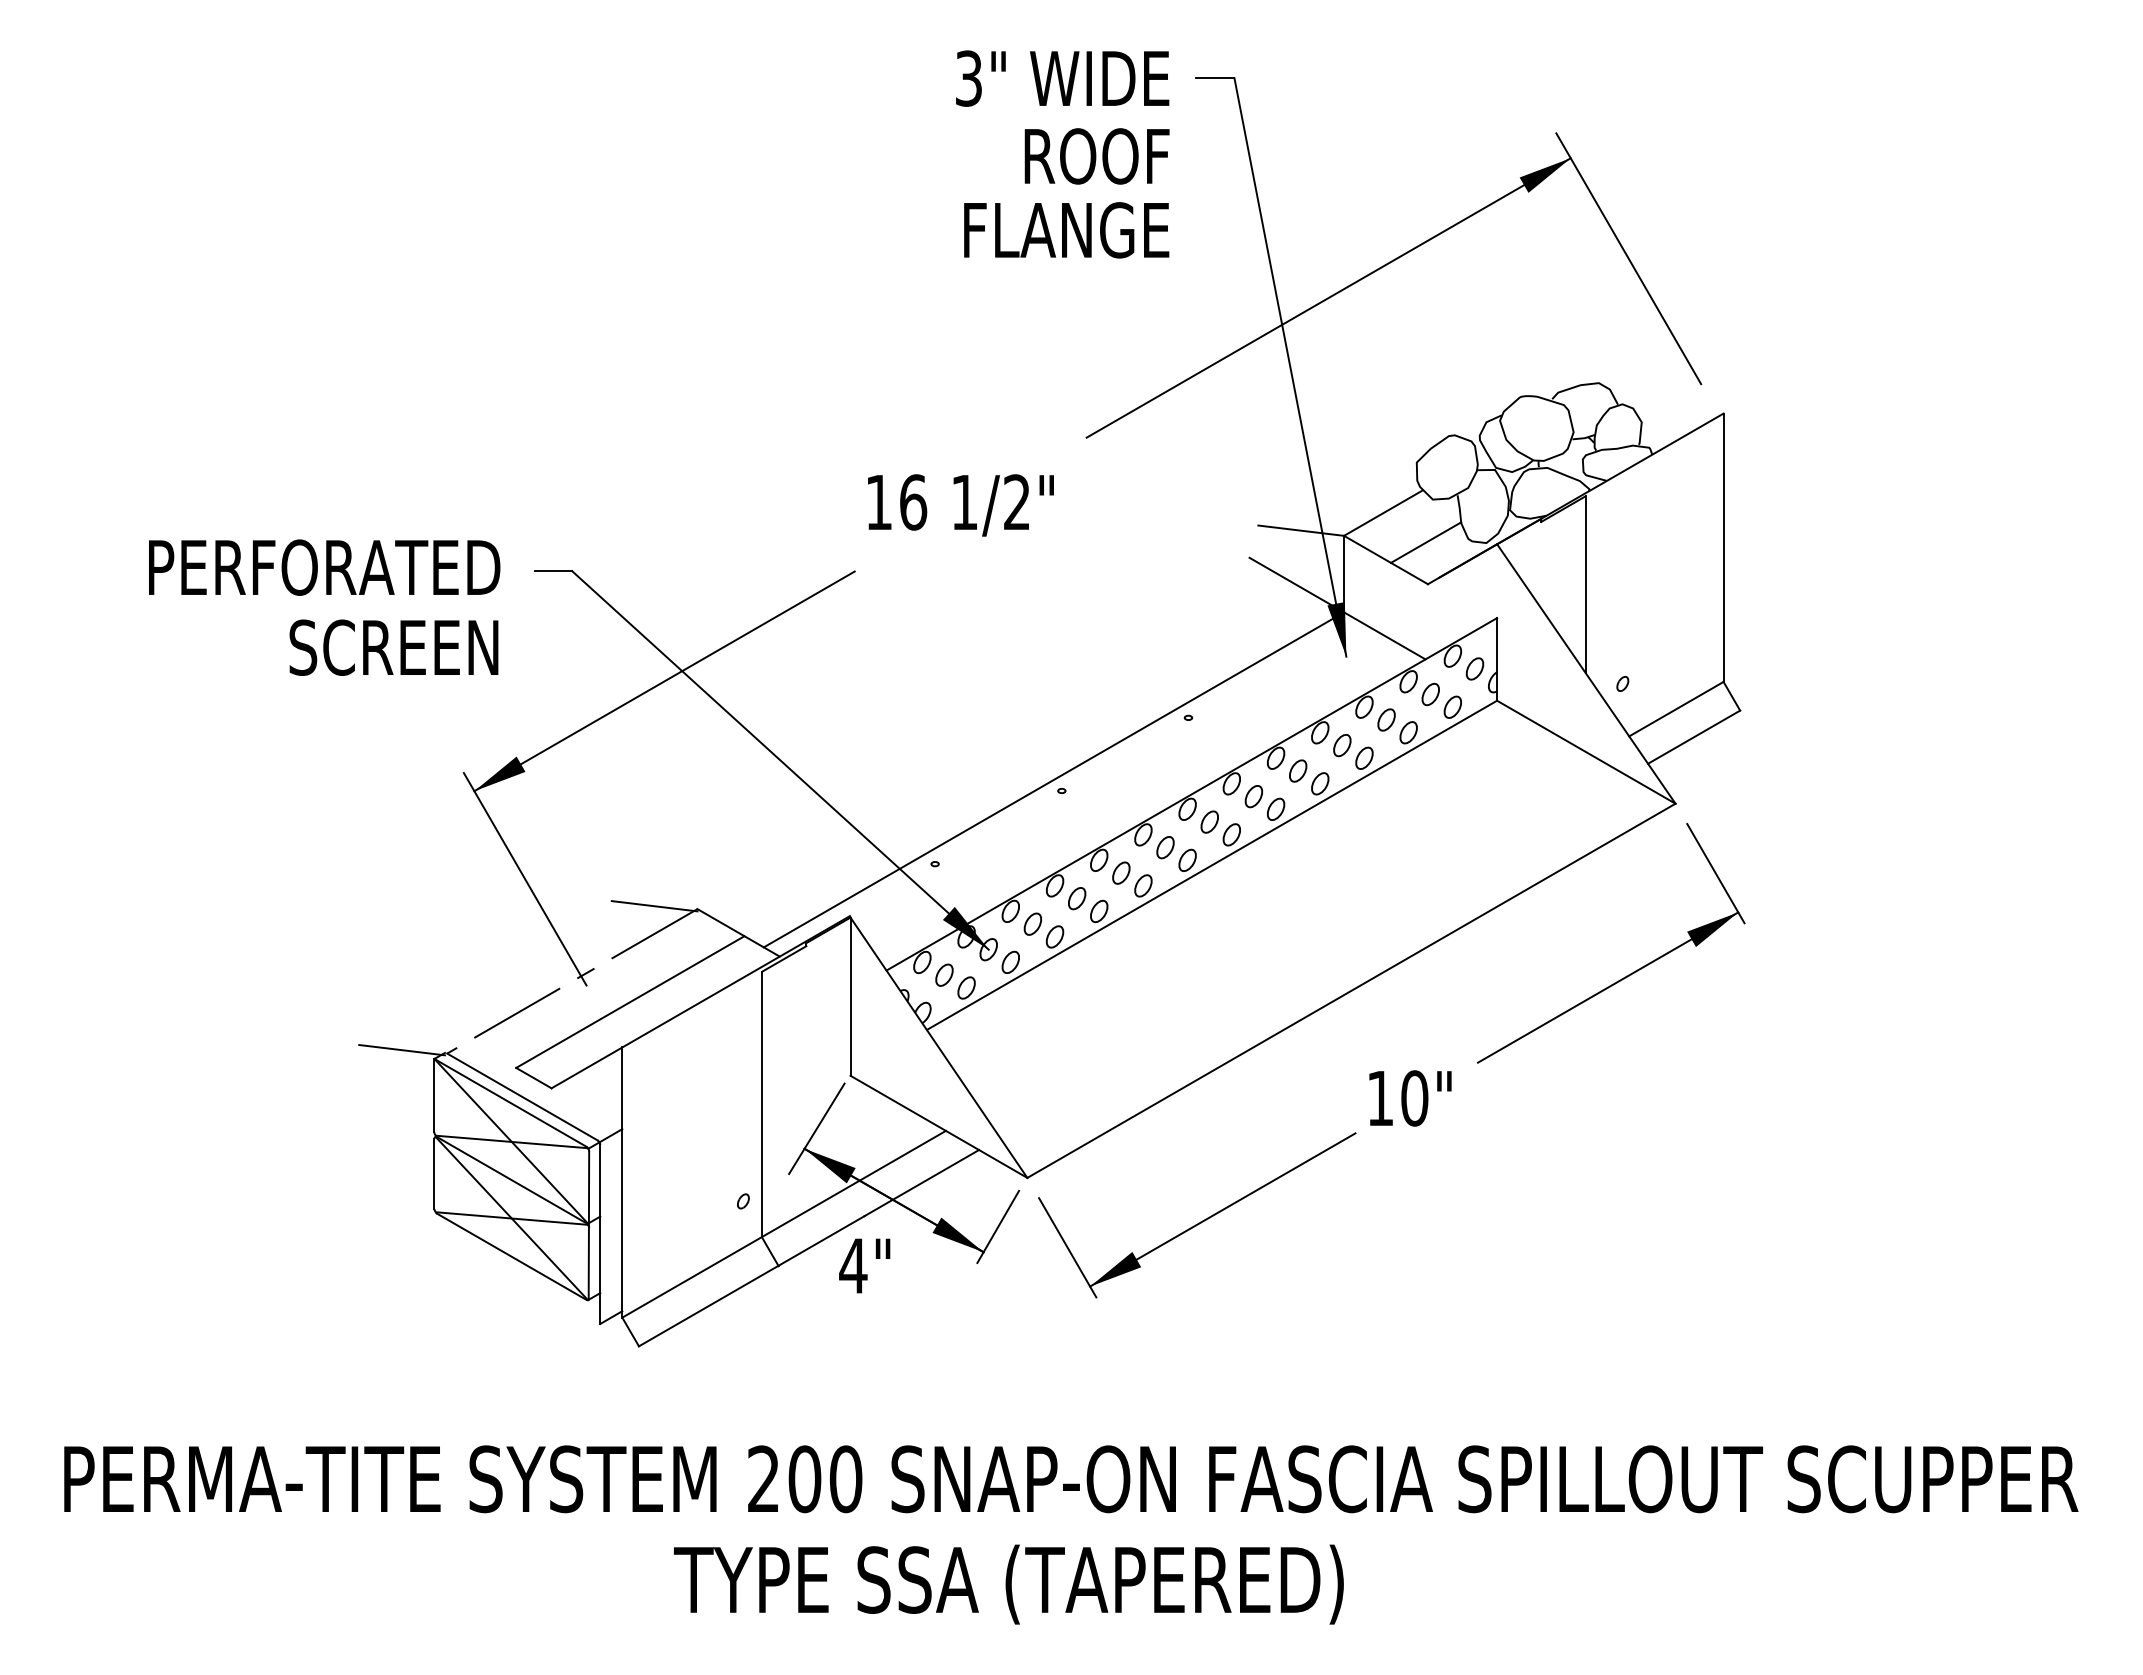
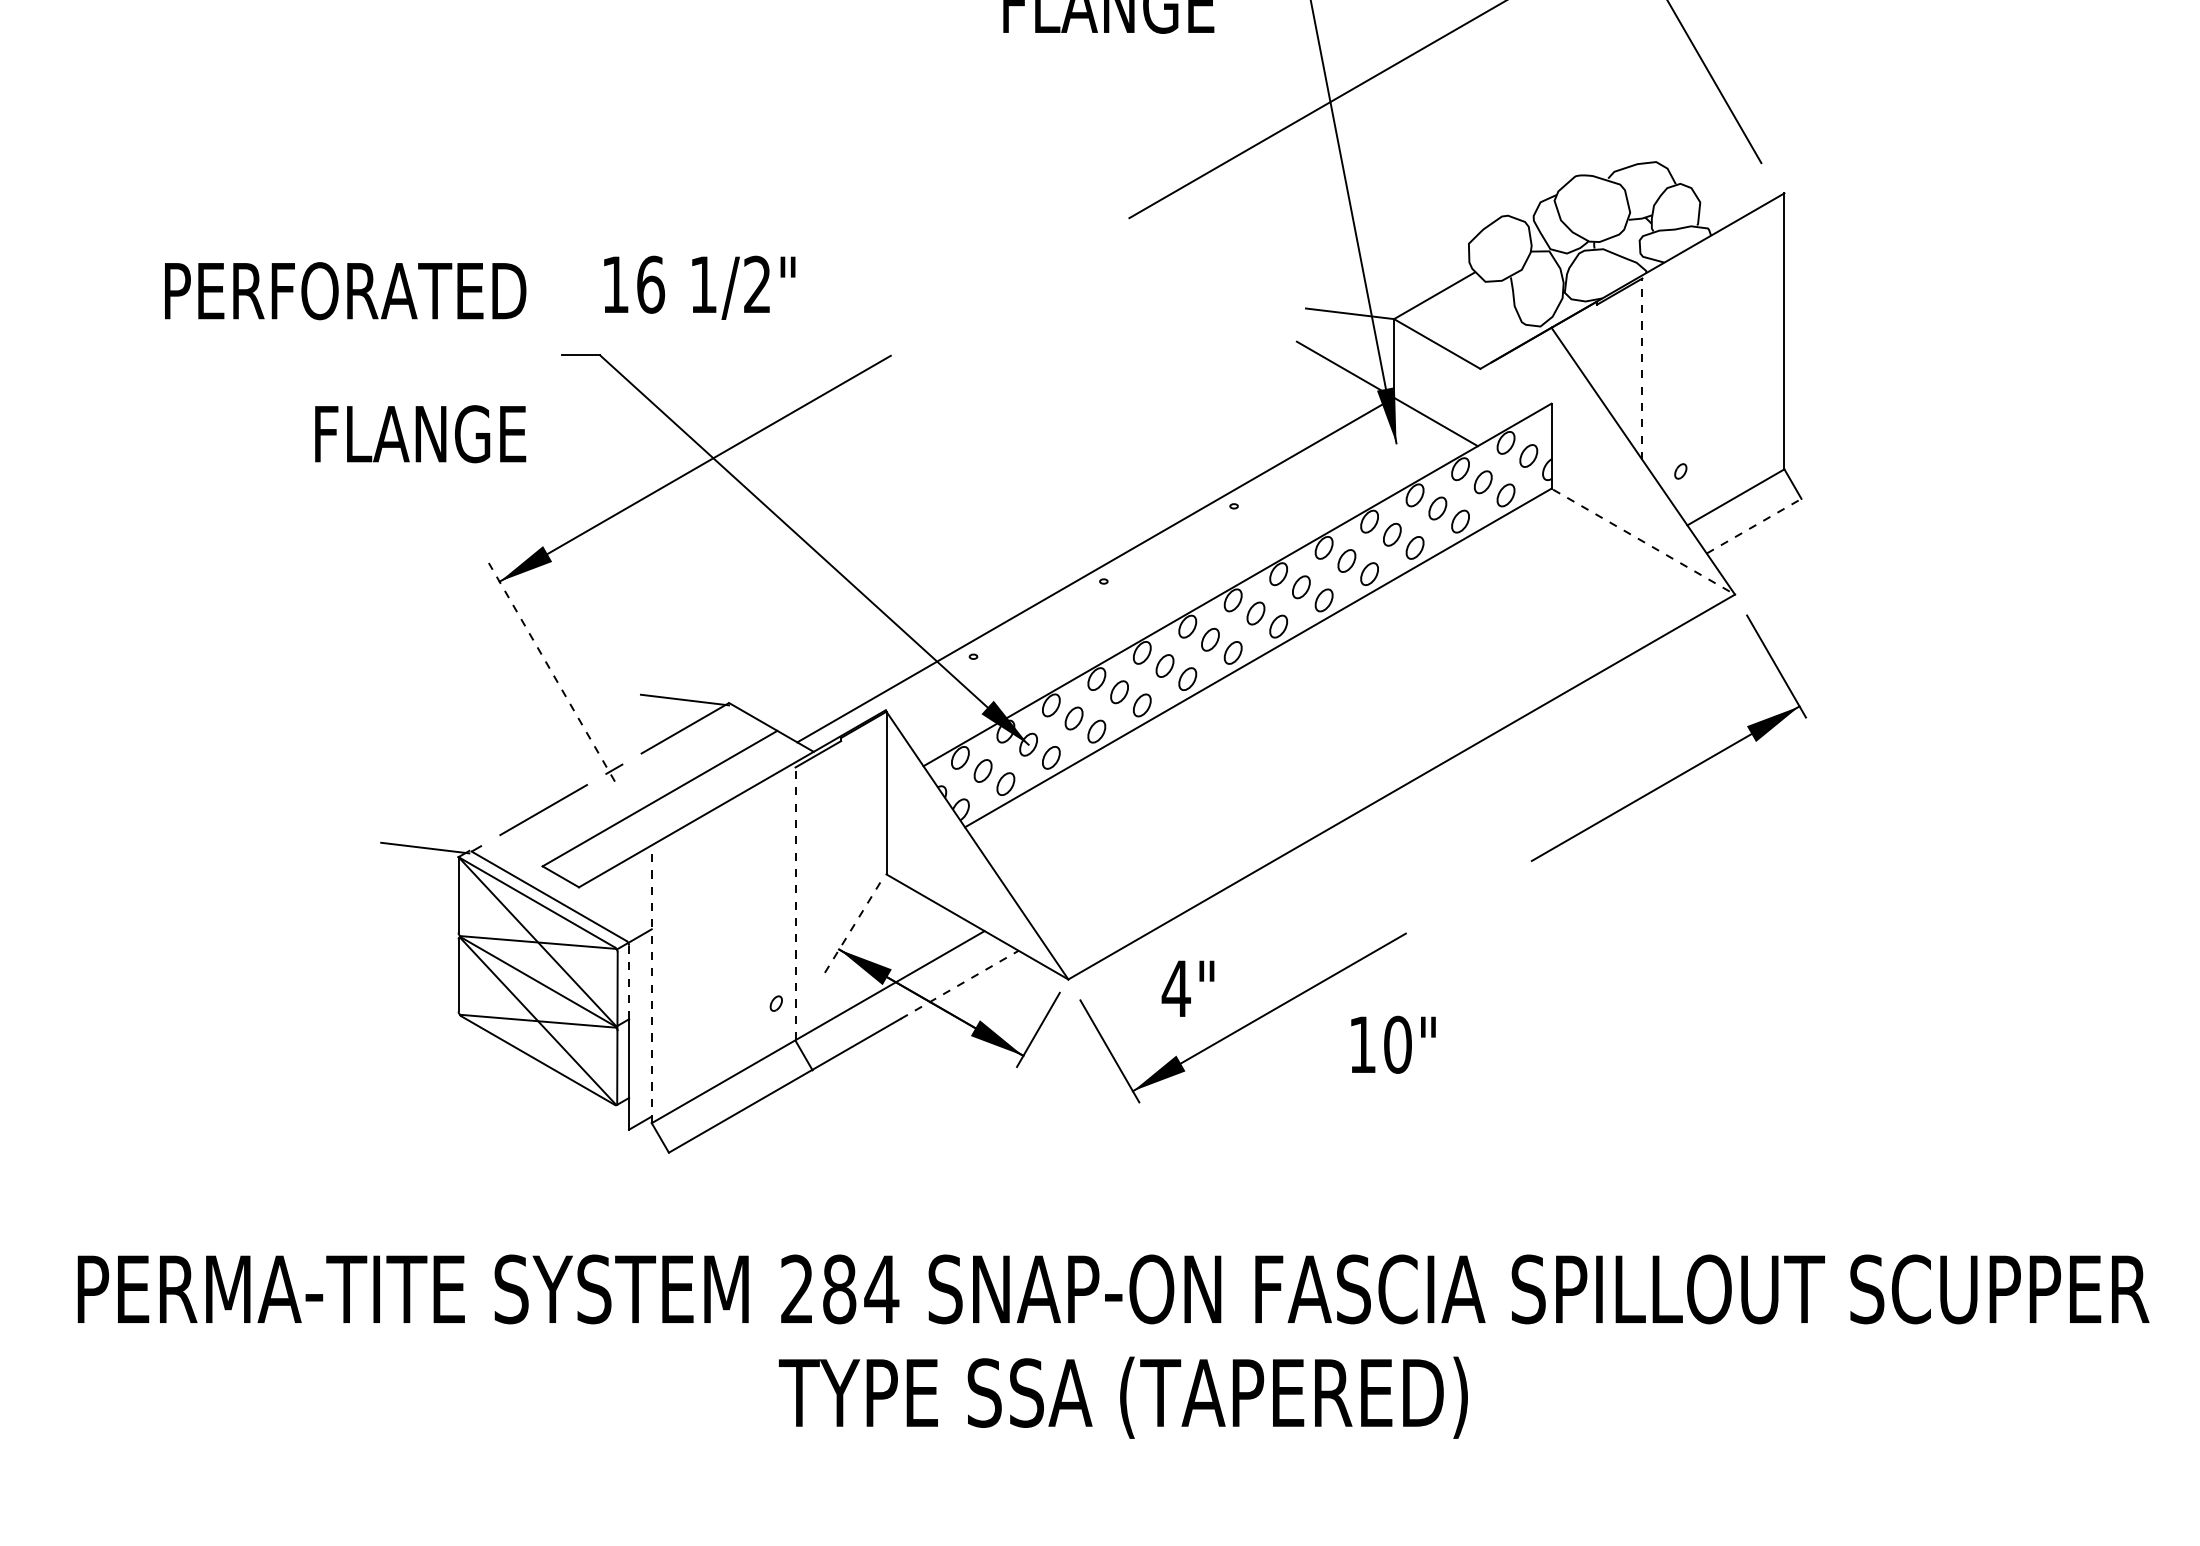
text: (960, 505) -> (699, 287), moved
line: (1426, 542) -> (1478, 325), removed
text: (324, 567) -> (345, 290), moved
line: (1585, 584) -> (1642, 369), solid -> dashed
text: (394, 647) -> (417, 433), SCREEN -> FLANGE
line: (1694, 736) -> (1754, 525), solid -> dashed
line: (1587, 752) -> (1644, 541), solid -> dashed
line: (525, 879) -> (552, 672), solid -> dashed
text: (1410, 1098) -> (1393, 1044), moved
line: (762, 1104) -> (795, 903), solid -> dashed
line: (816, 1129) -> (851, 929), solid -> dashed
line: (600, 1180) -> (629, 982), solid -> dashed
line: (622, 1182) -> (651, 984), solid -> dashed
line: (922, 1182) -> (960, 984), solid -> dashed
text: (864, 1265) -> (1187, 988), moved
text: (825, 1479) -> (860, 1289), 200 -> 284
text: (1008, 1584) -> (1123, 1397), moved

